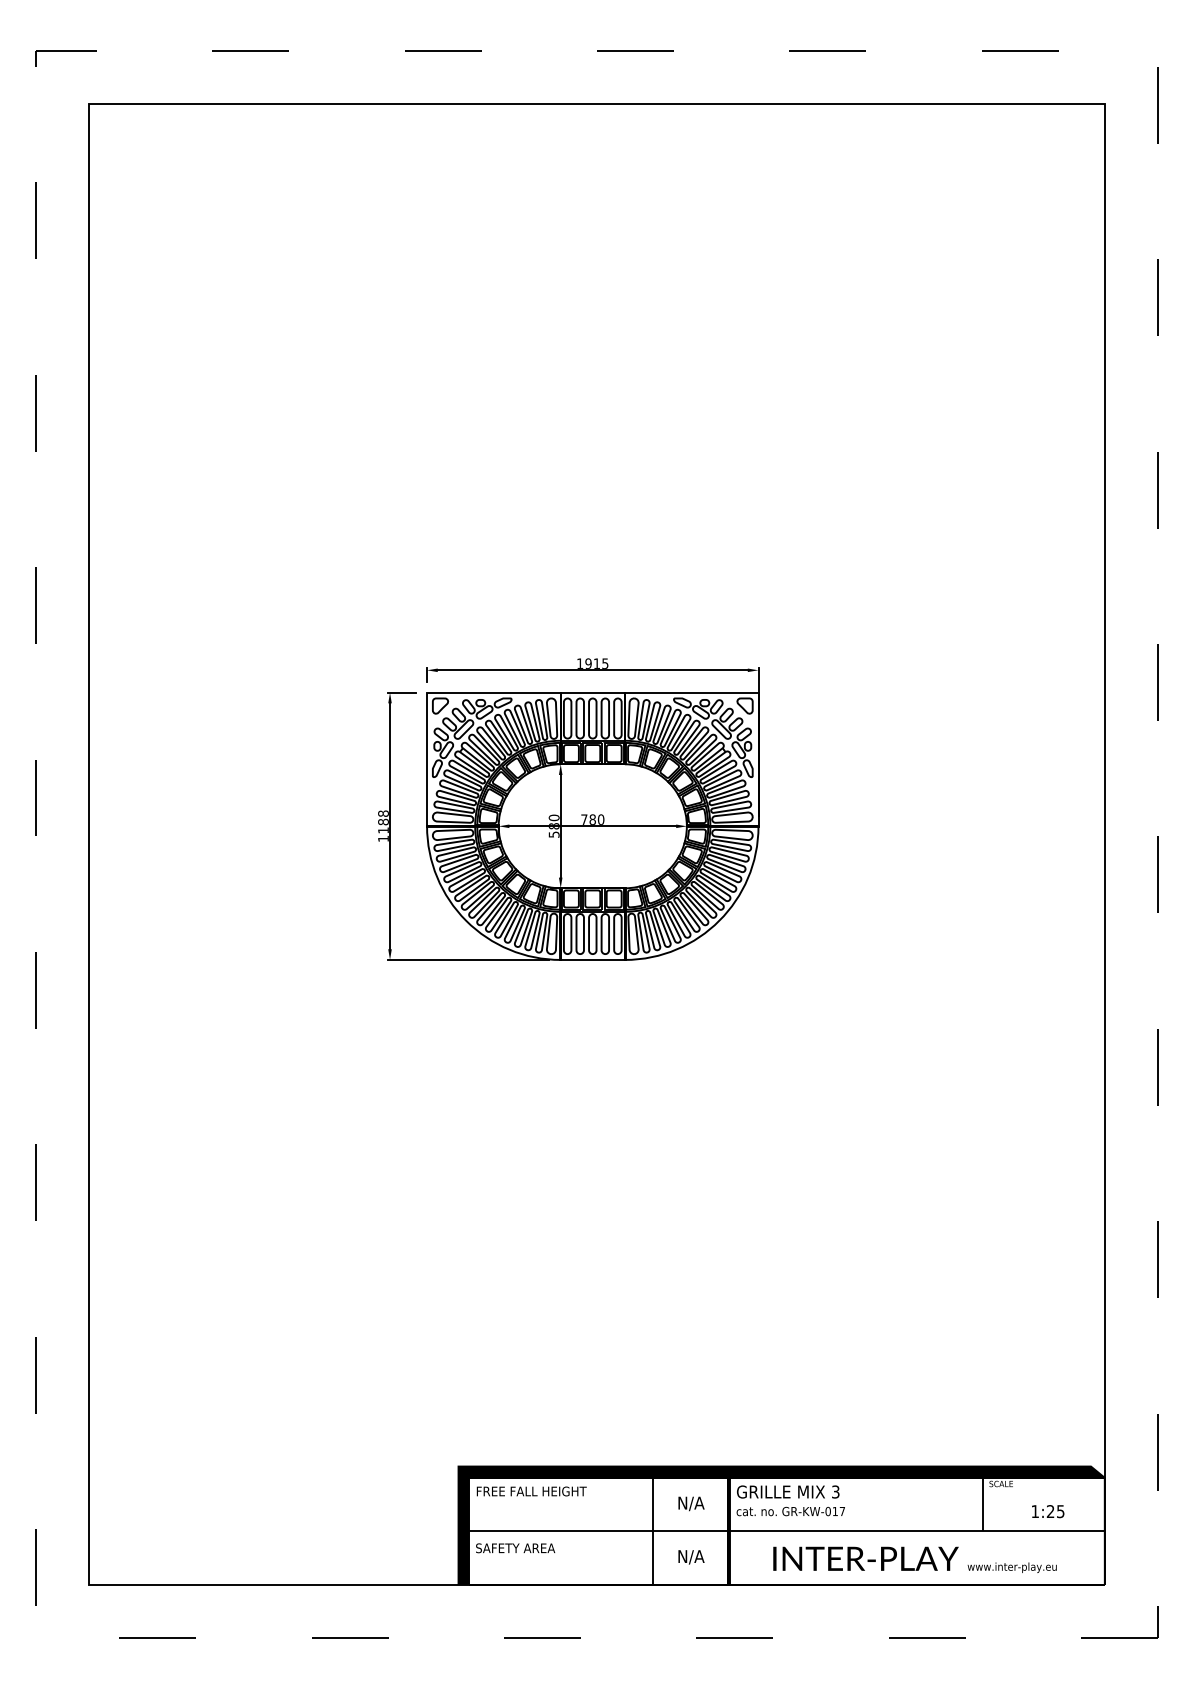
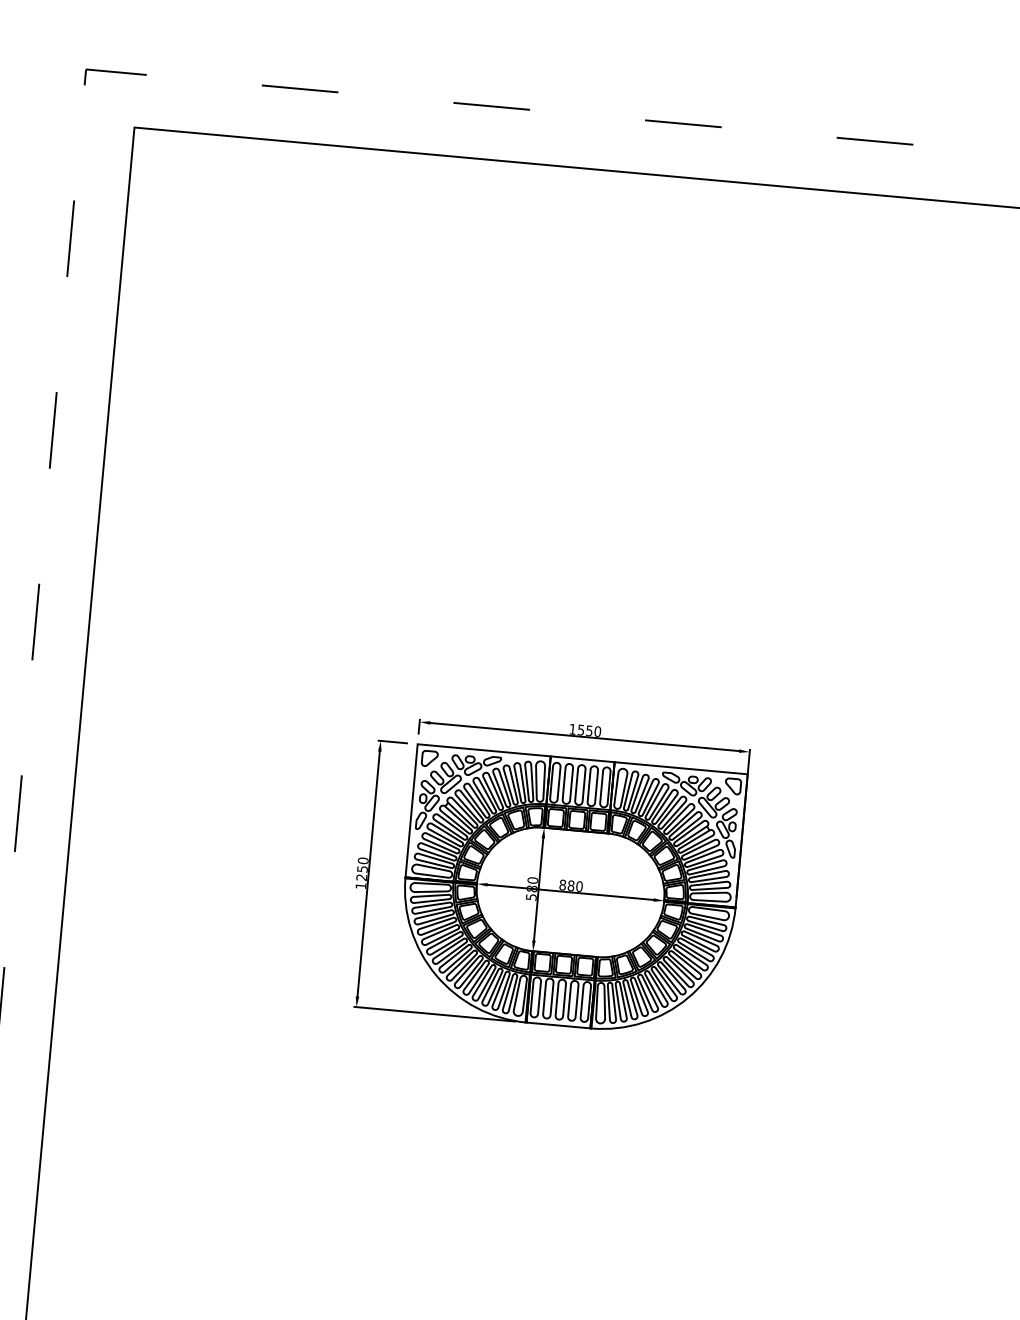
text: (596, 663) -> (589, 730), 1915 -> 1550
text: (584, 819) -> (562, 884), 780 -> 880
text: (383, 821) -> (362, 868), 1188 -> 1250

